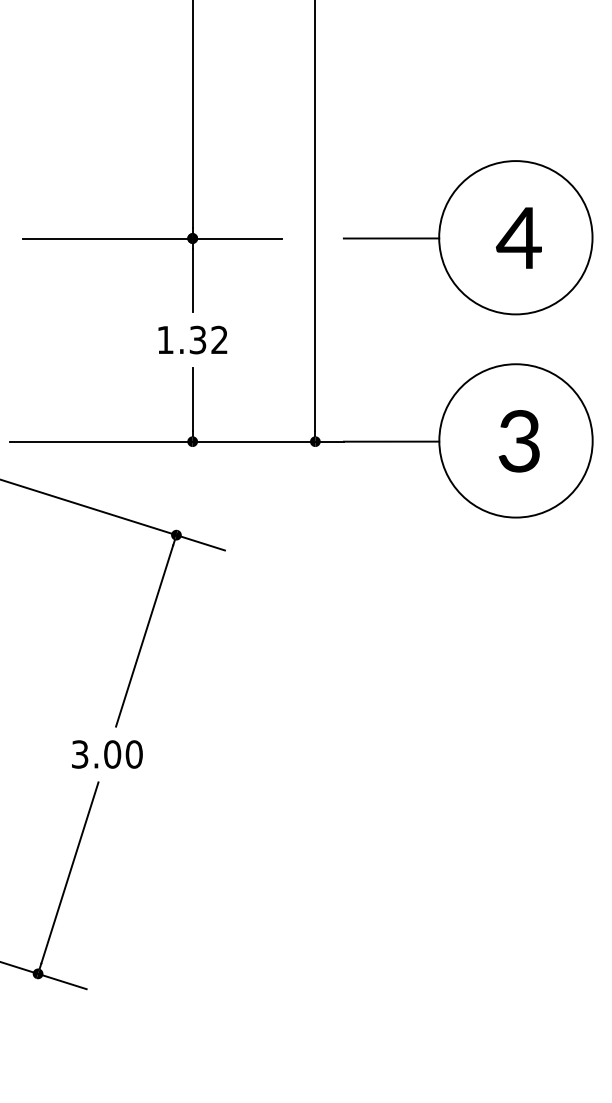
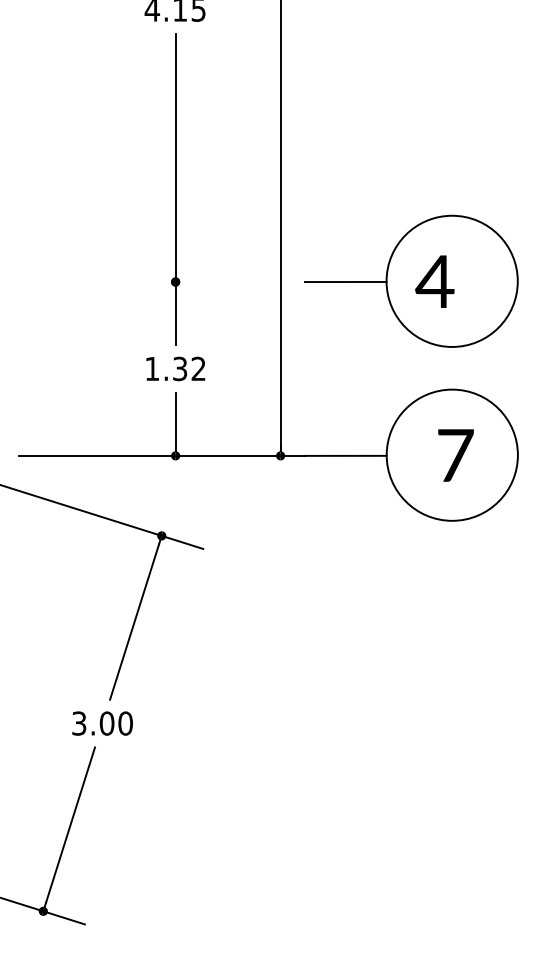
text: (518, 237) -> (434, 281), moved
line: (151, 239) -> (140, 282), removed
text: (519, 441) -> (455, 455), 3 -> 7

